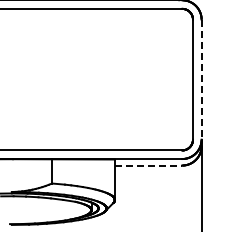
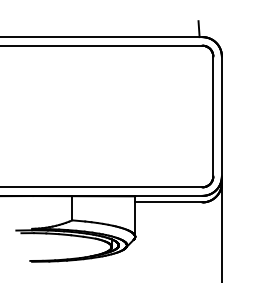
line: (201, 79) -> (221, 116), dashed -> solid
line: (148, 165) -> (168, 202), dashed -> solid

